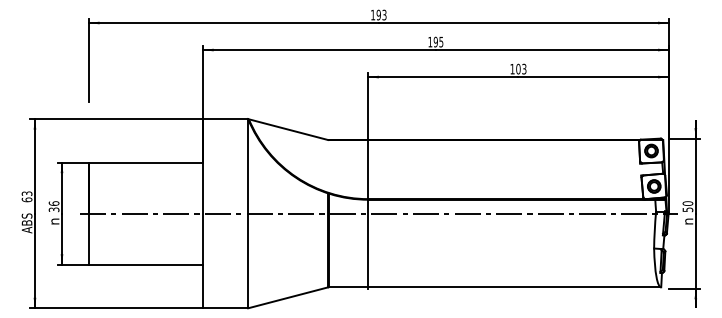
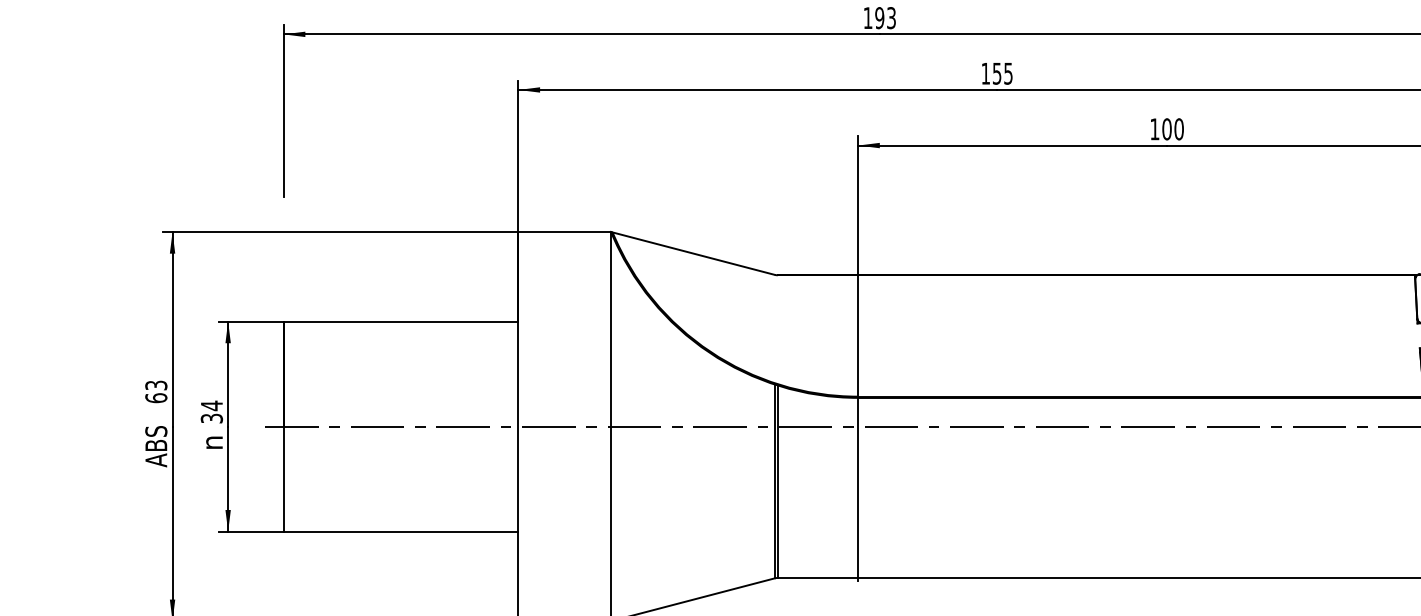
text: (435, 41) -> (996, 72), 195 -> 155
text: (524, 68) -> (1179, 127), 103 -> 100
text: (53, 203) -> (210, 405), 36 -> 34

